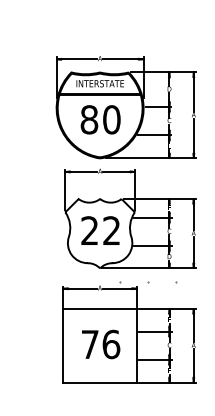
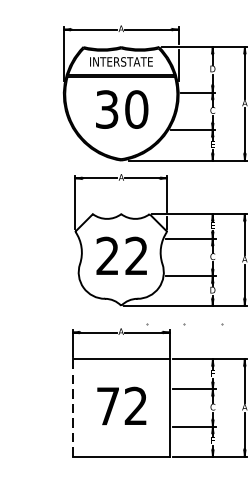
text: (89, 119) -> (107, 109), 8 -> 3
text: (111, 344) -> (136, 406), 6 -> 2
line: (63, 345) -> (72, 407), solid -> dashed

